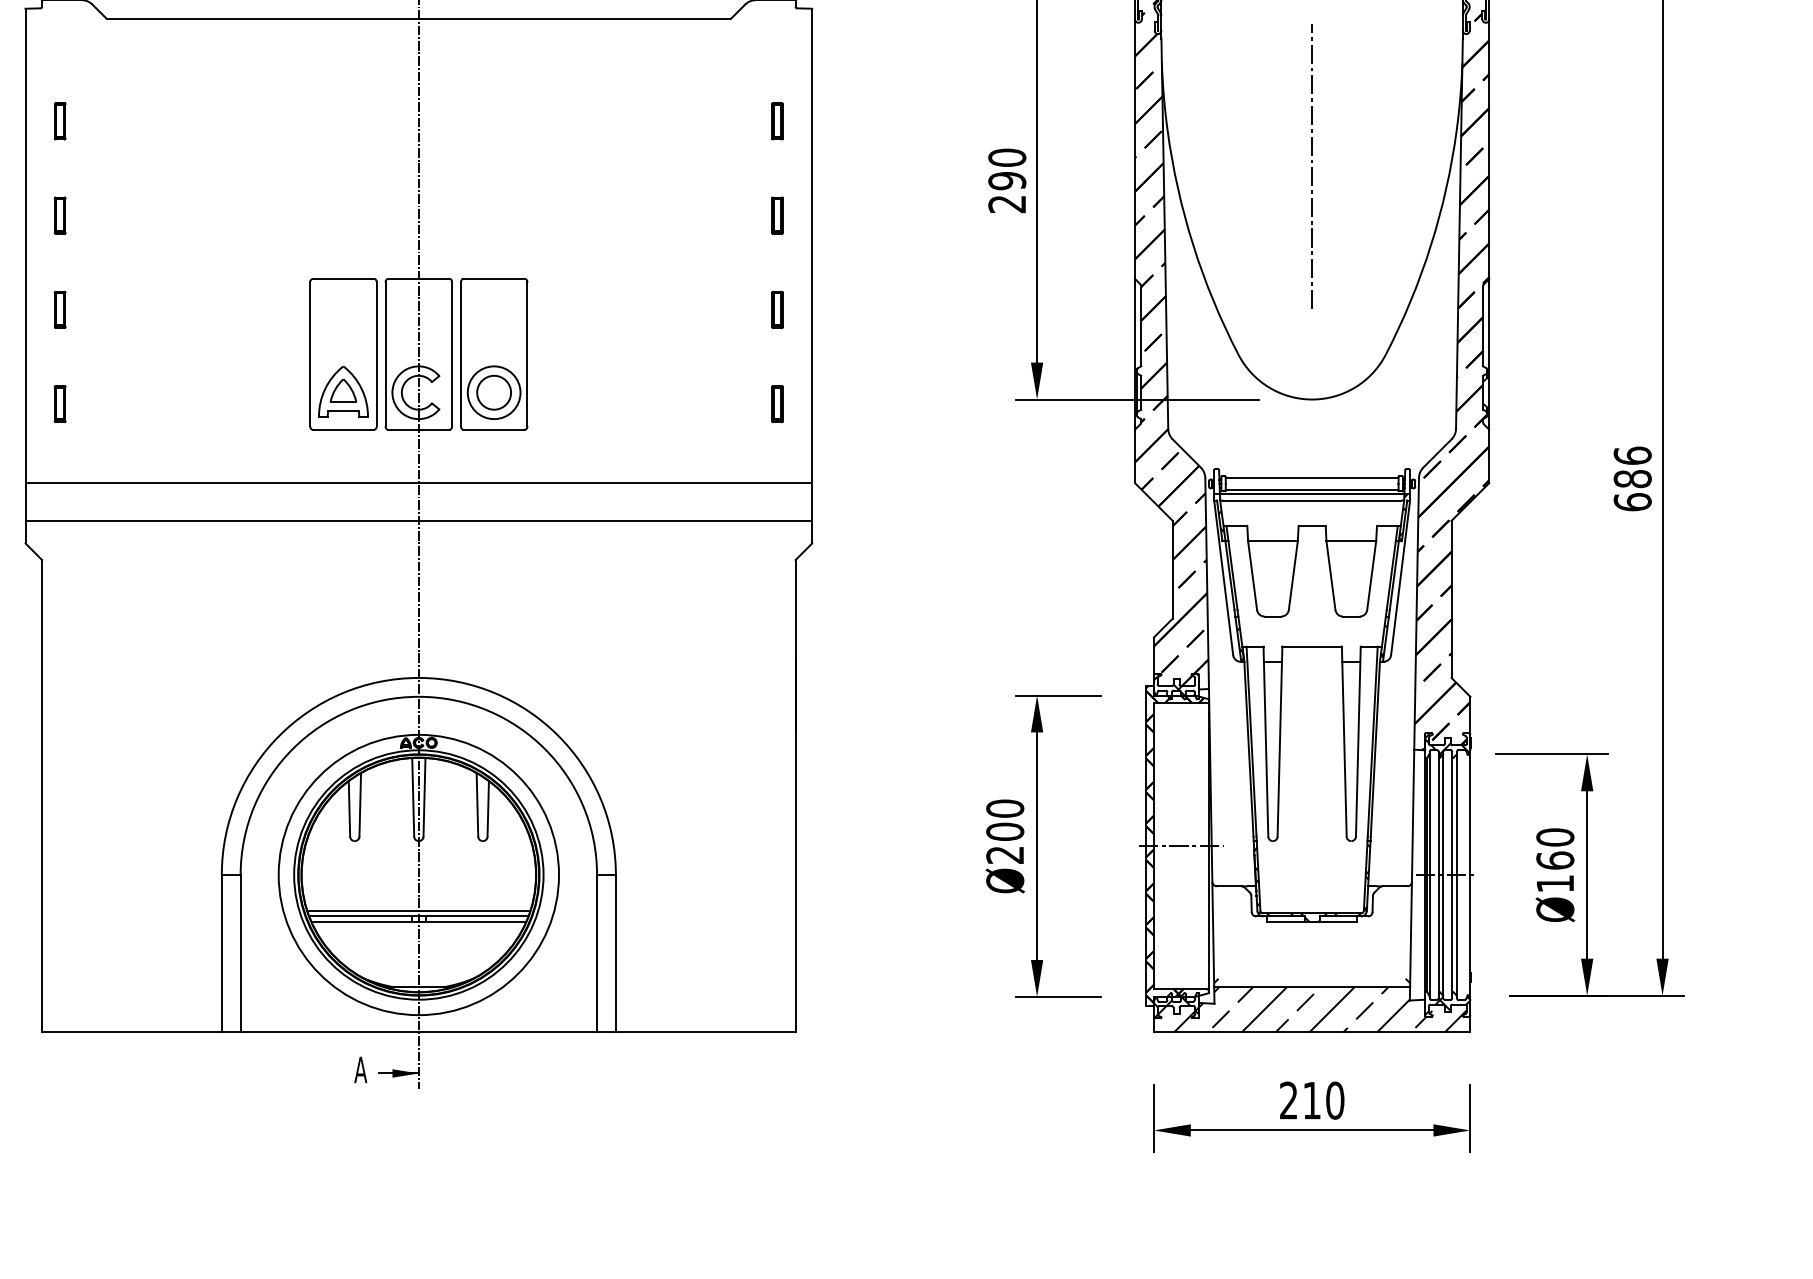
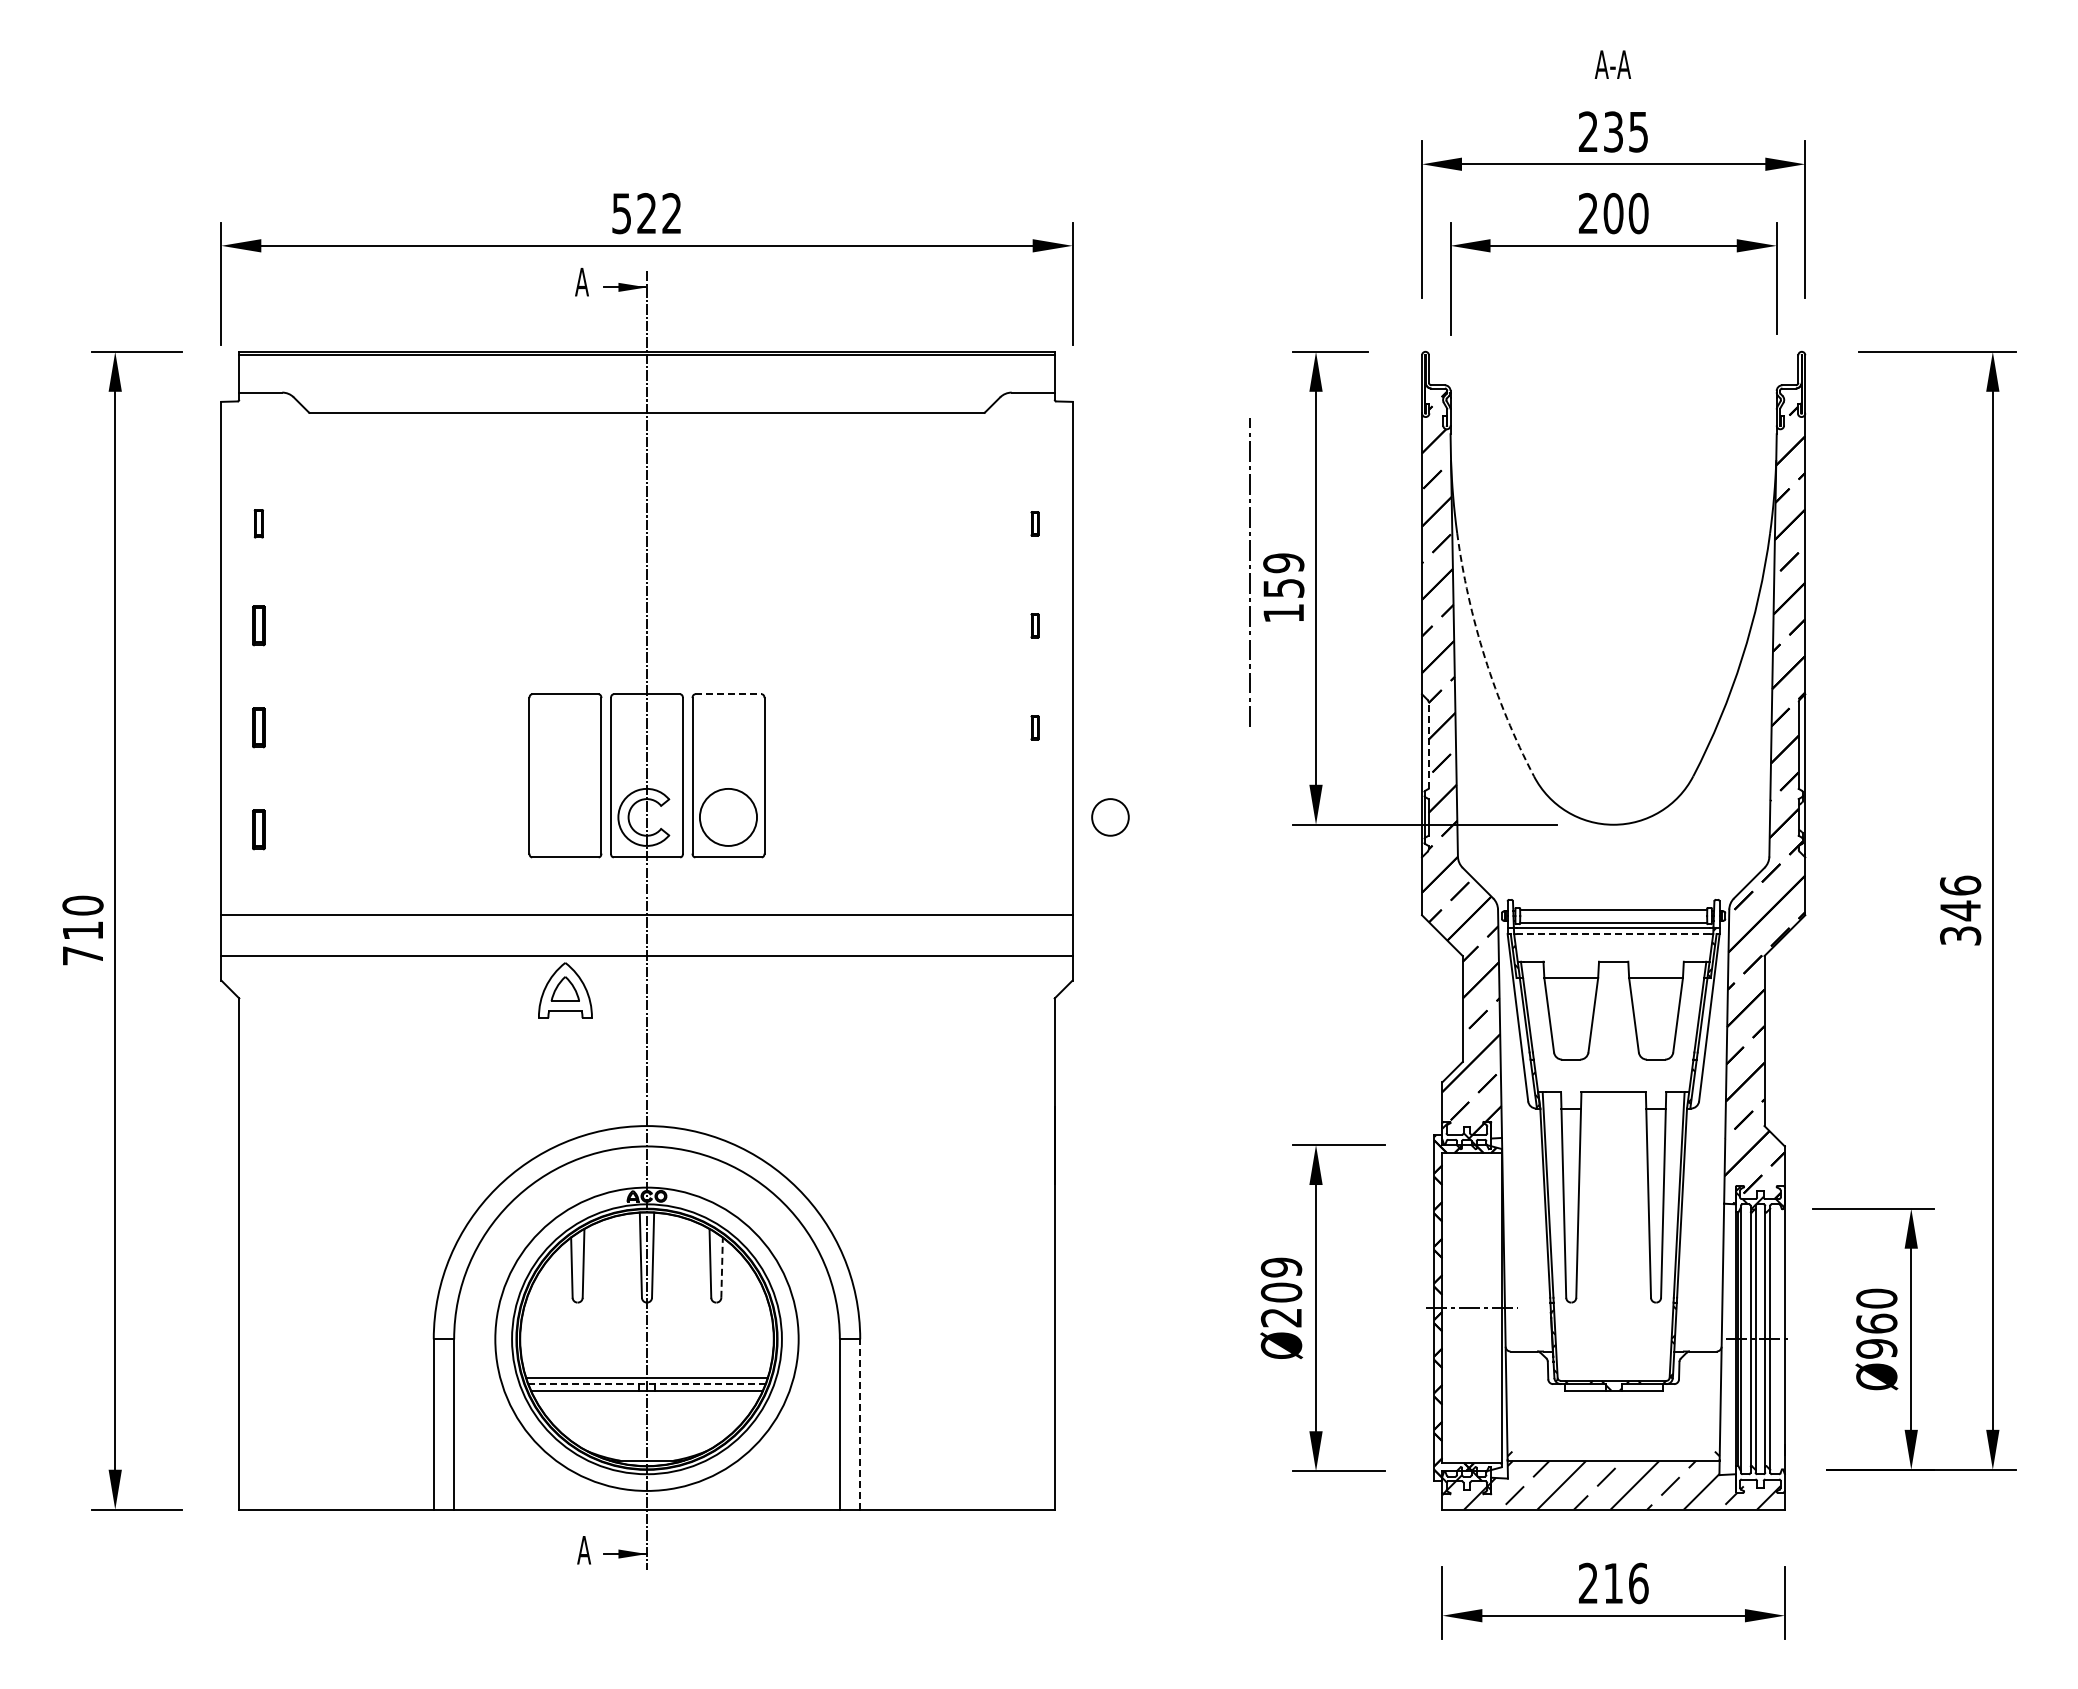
part: (59, 121) -> (258, 523), size x0.7
part: (776, 121) -> (1034, 523), size x0.6
line: (1312, 167) -> (1249, 573), moved
text: (1007, 180) -> (1283, 587), 290 -> 159
part: (776, 215) -> (1034, 625), size x0.6
arc: (1193, 245) -> (1485, 658), solid -> dashed
line: (495, 279) -> (729, 694), solid -> dashed
part: (776, 309) -> (1034, 727), size x0.6
line: (1141, 326) -> (1428, 745), solid -> dashed
part: (343, 391) -> (565, 990), moved
circle: (494, 392) -> (1110, 817), moved
part: (776, 403) -> (1034, 829), removed
text: (1632, 489) -> (1960, 922), 686 -> 346
line: (1312, 500) -> (1613, 934), solid -> dashed
line: (488, 808) -> (722, 1267), solid -> dashed
text: (1005, 808) -> (1281, 1267), Ø200 -> Ø209
text: (1555, 883) -> (1876, 1348), Ø160 -> Ø960
line: (418, 916) -> (646, 1384), solid -> dashed
line: (616, 953) -> (860, 1424), solid -> dashed
hatch: (1446, 1006) -> (1759, 1481), removed
text: (1335, 1099) -> (1638, 1582), 210 -> 216

